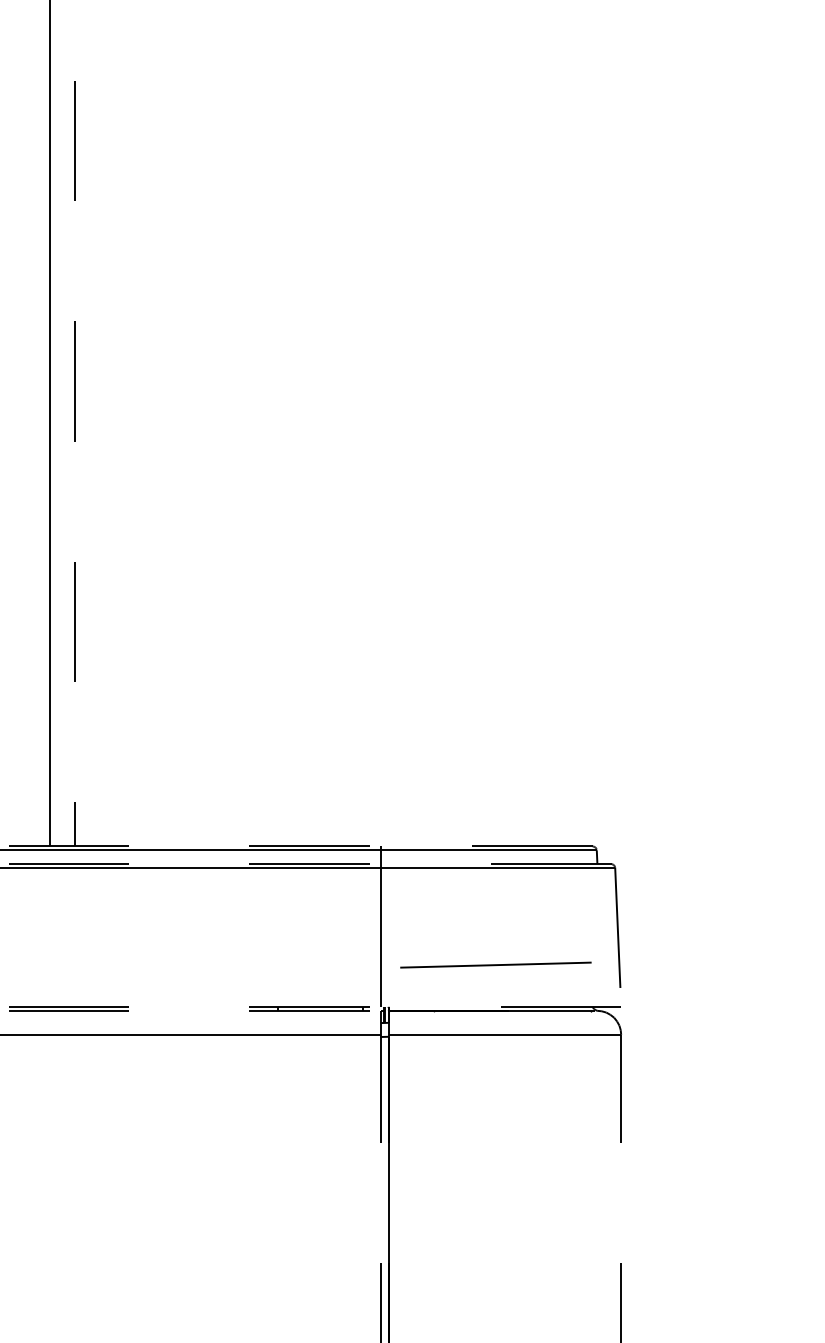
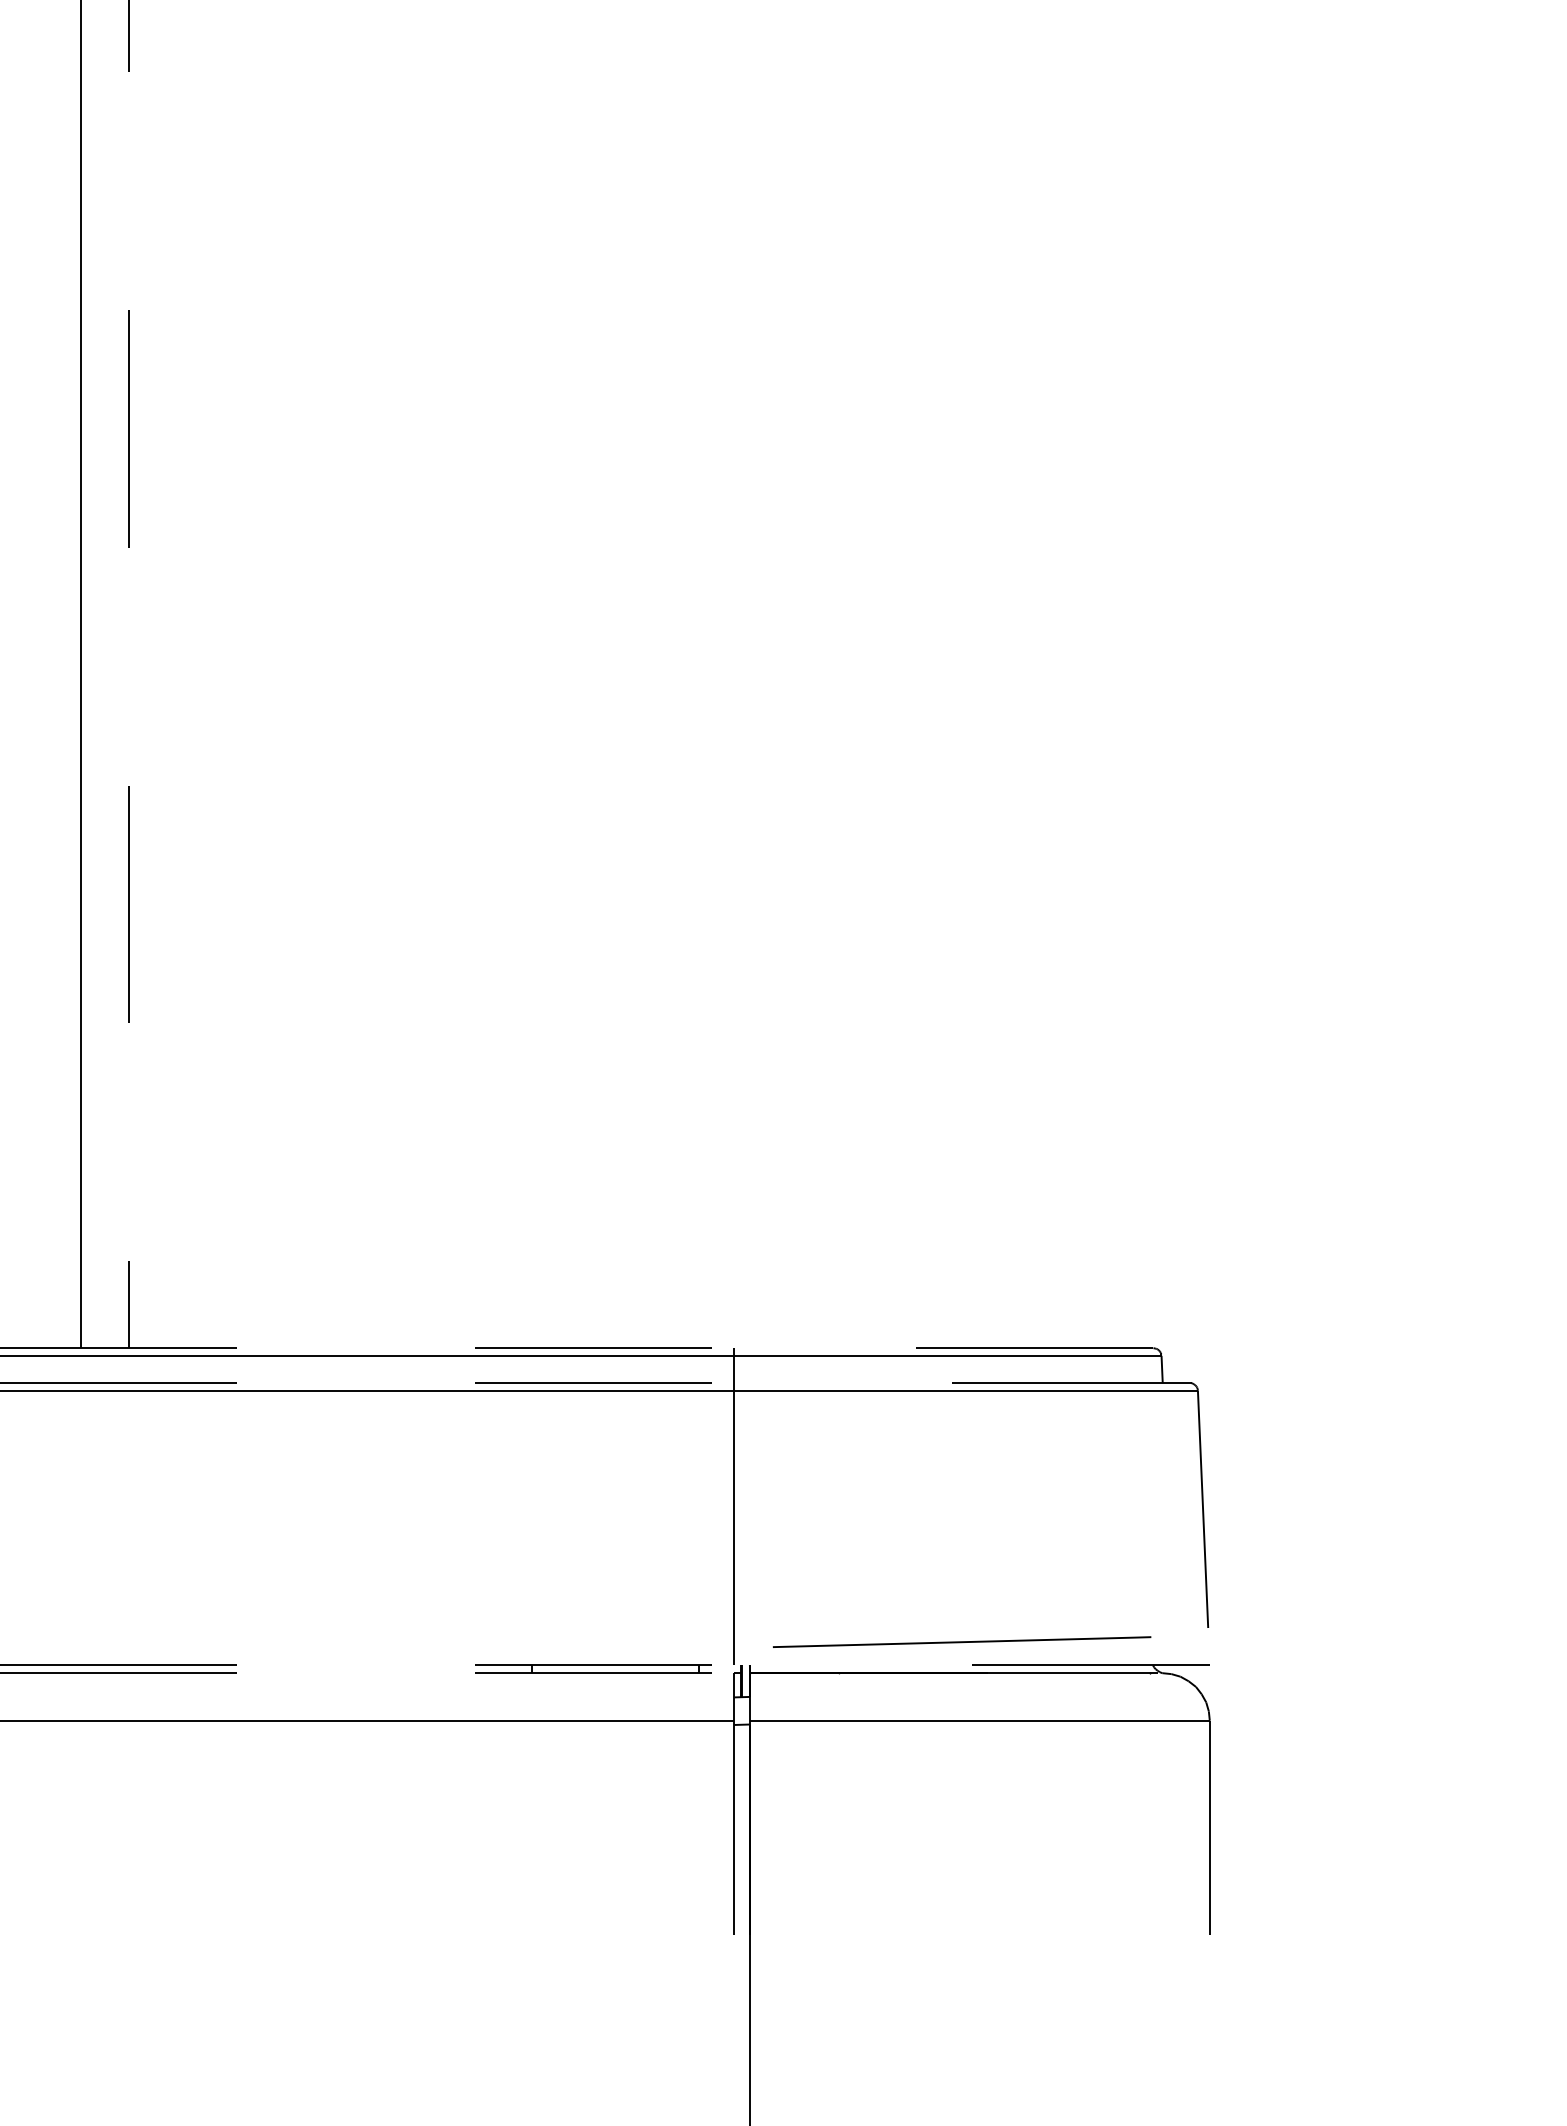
line: (495, 964) -> (961, 1640), moved

